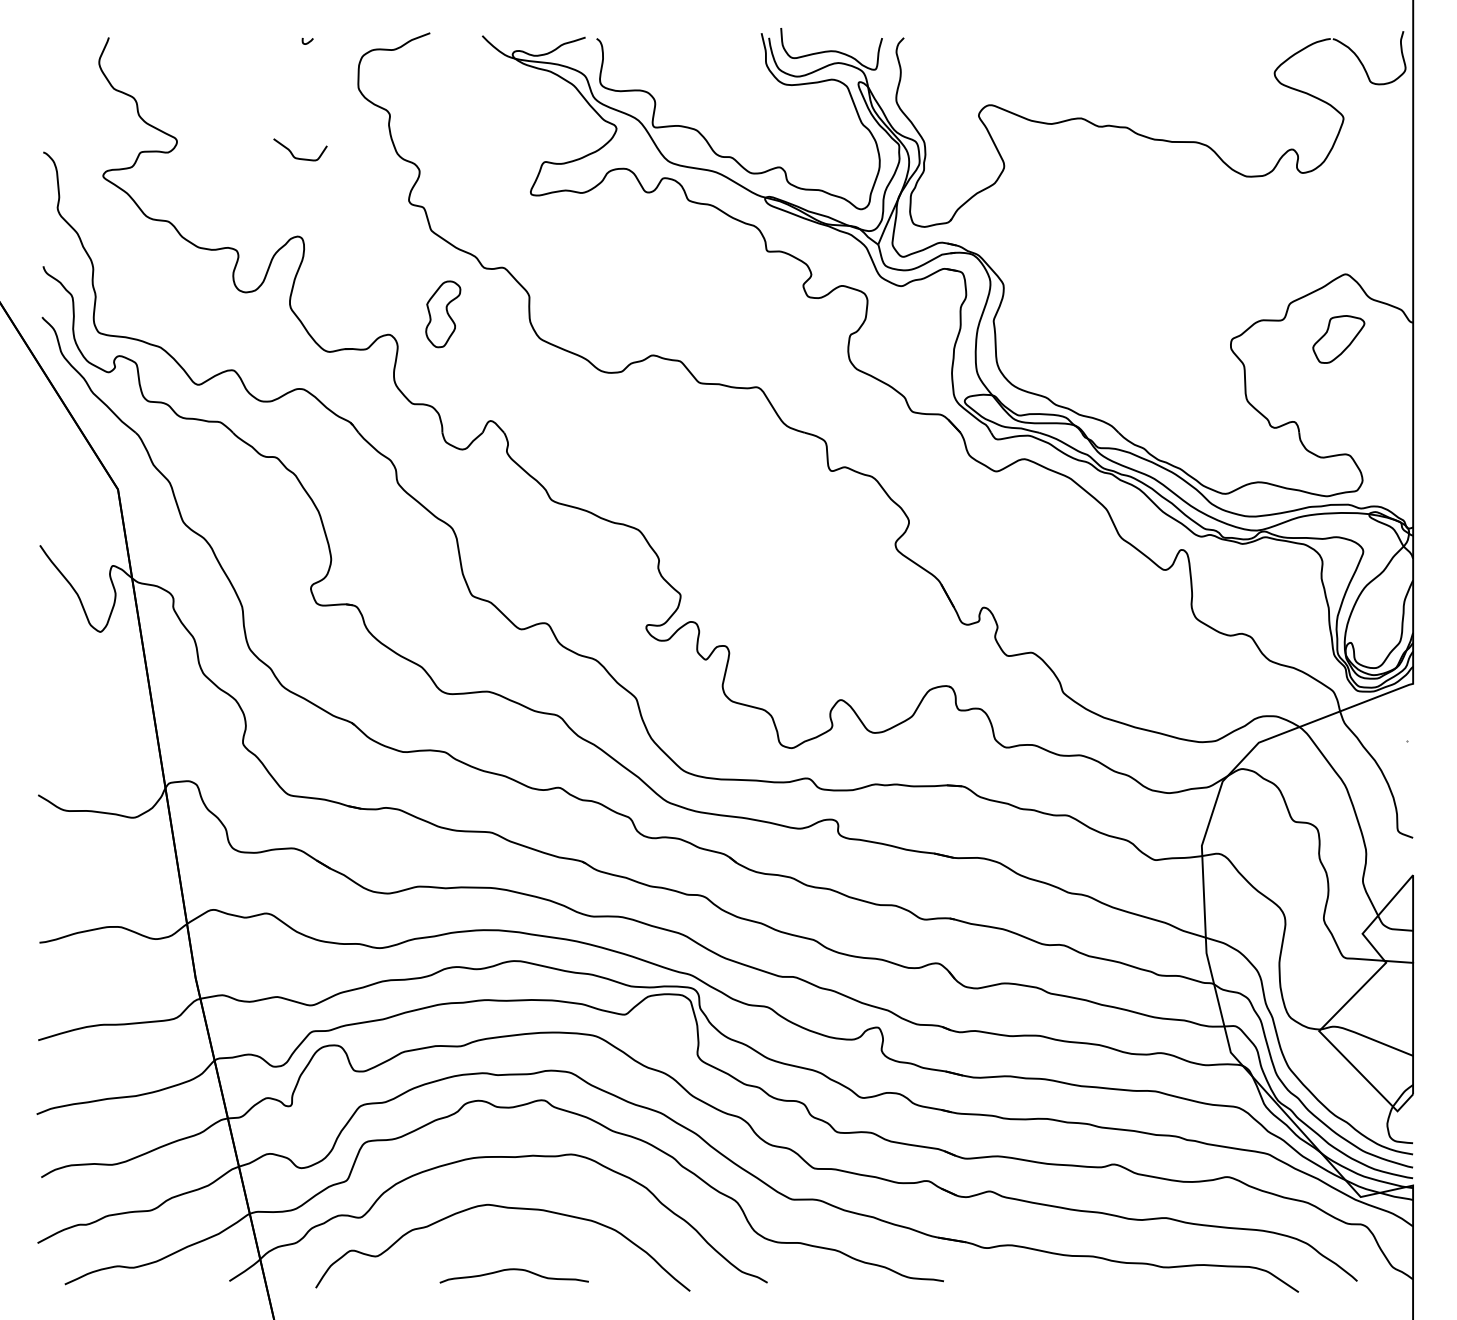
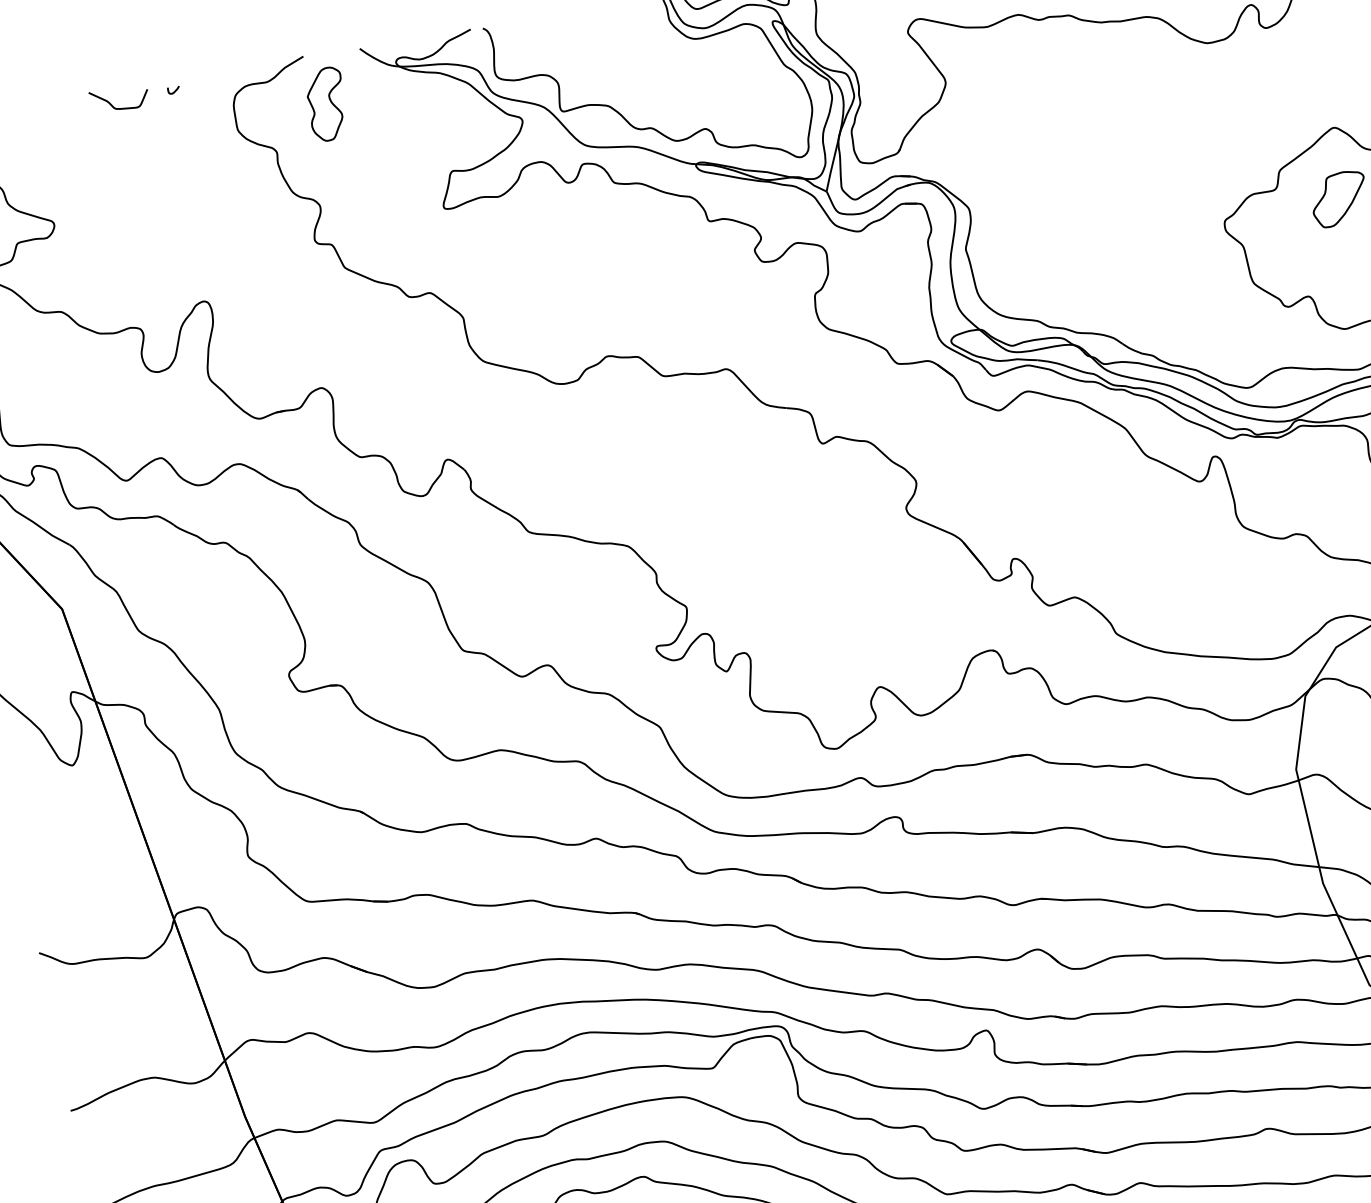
curve: (298, 157) -> (119, 107), moved
part: (443, 314) -> (327, 104), moved

